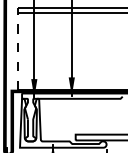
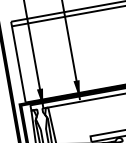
line: (17, 48) -> (17, 61), dashed -> solid

